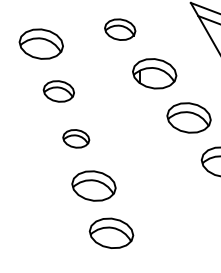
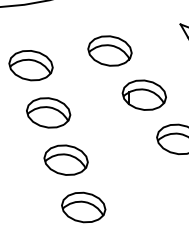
part: (119, 29) -> (109, 50), size x1.43
part: (58, 91) -> (48, 112), size x1.43
part: (75, 138) -> (65, 159), size x1.67

